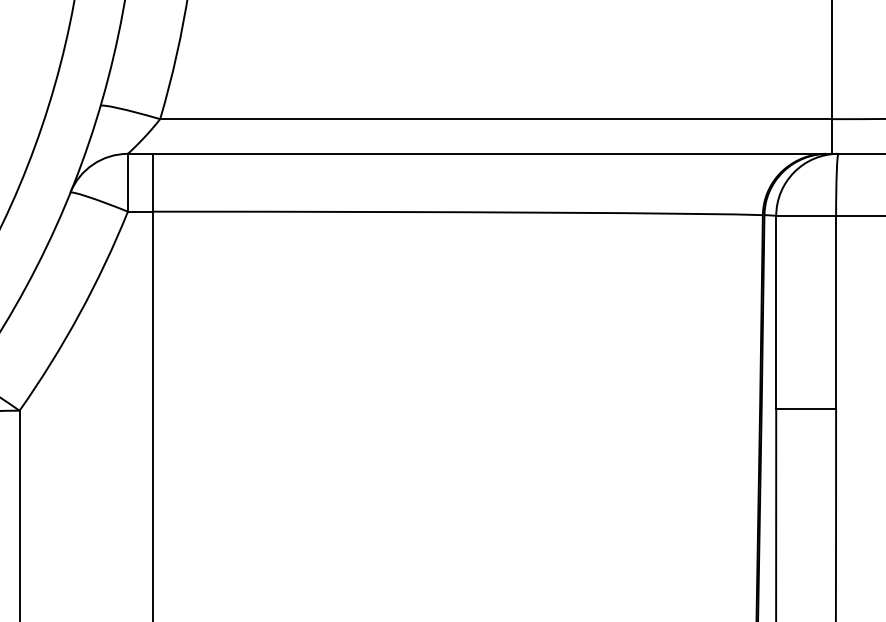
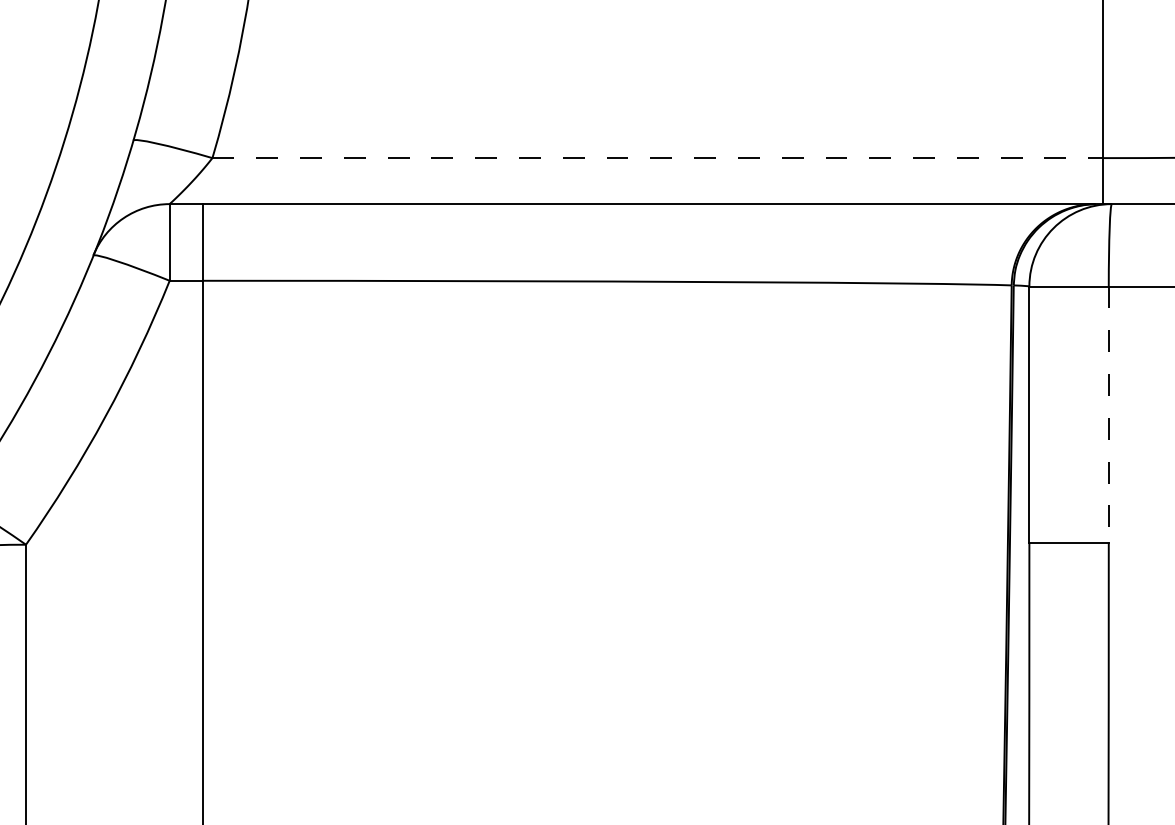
line: (496, 119) -> (658, 158), solid -> dashed
line: (835, 313) -> (1108, 415), solid -> dashed

